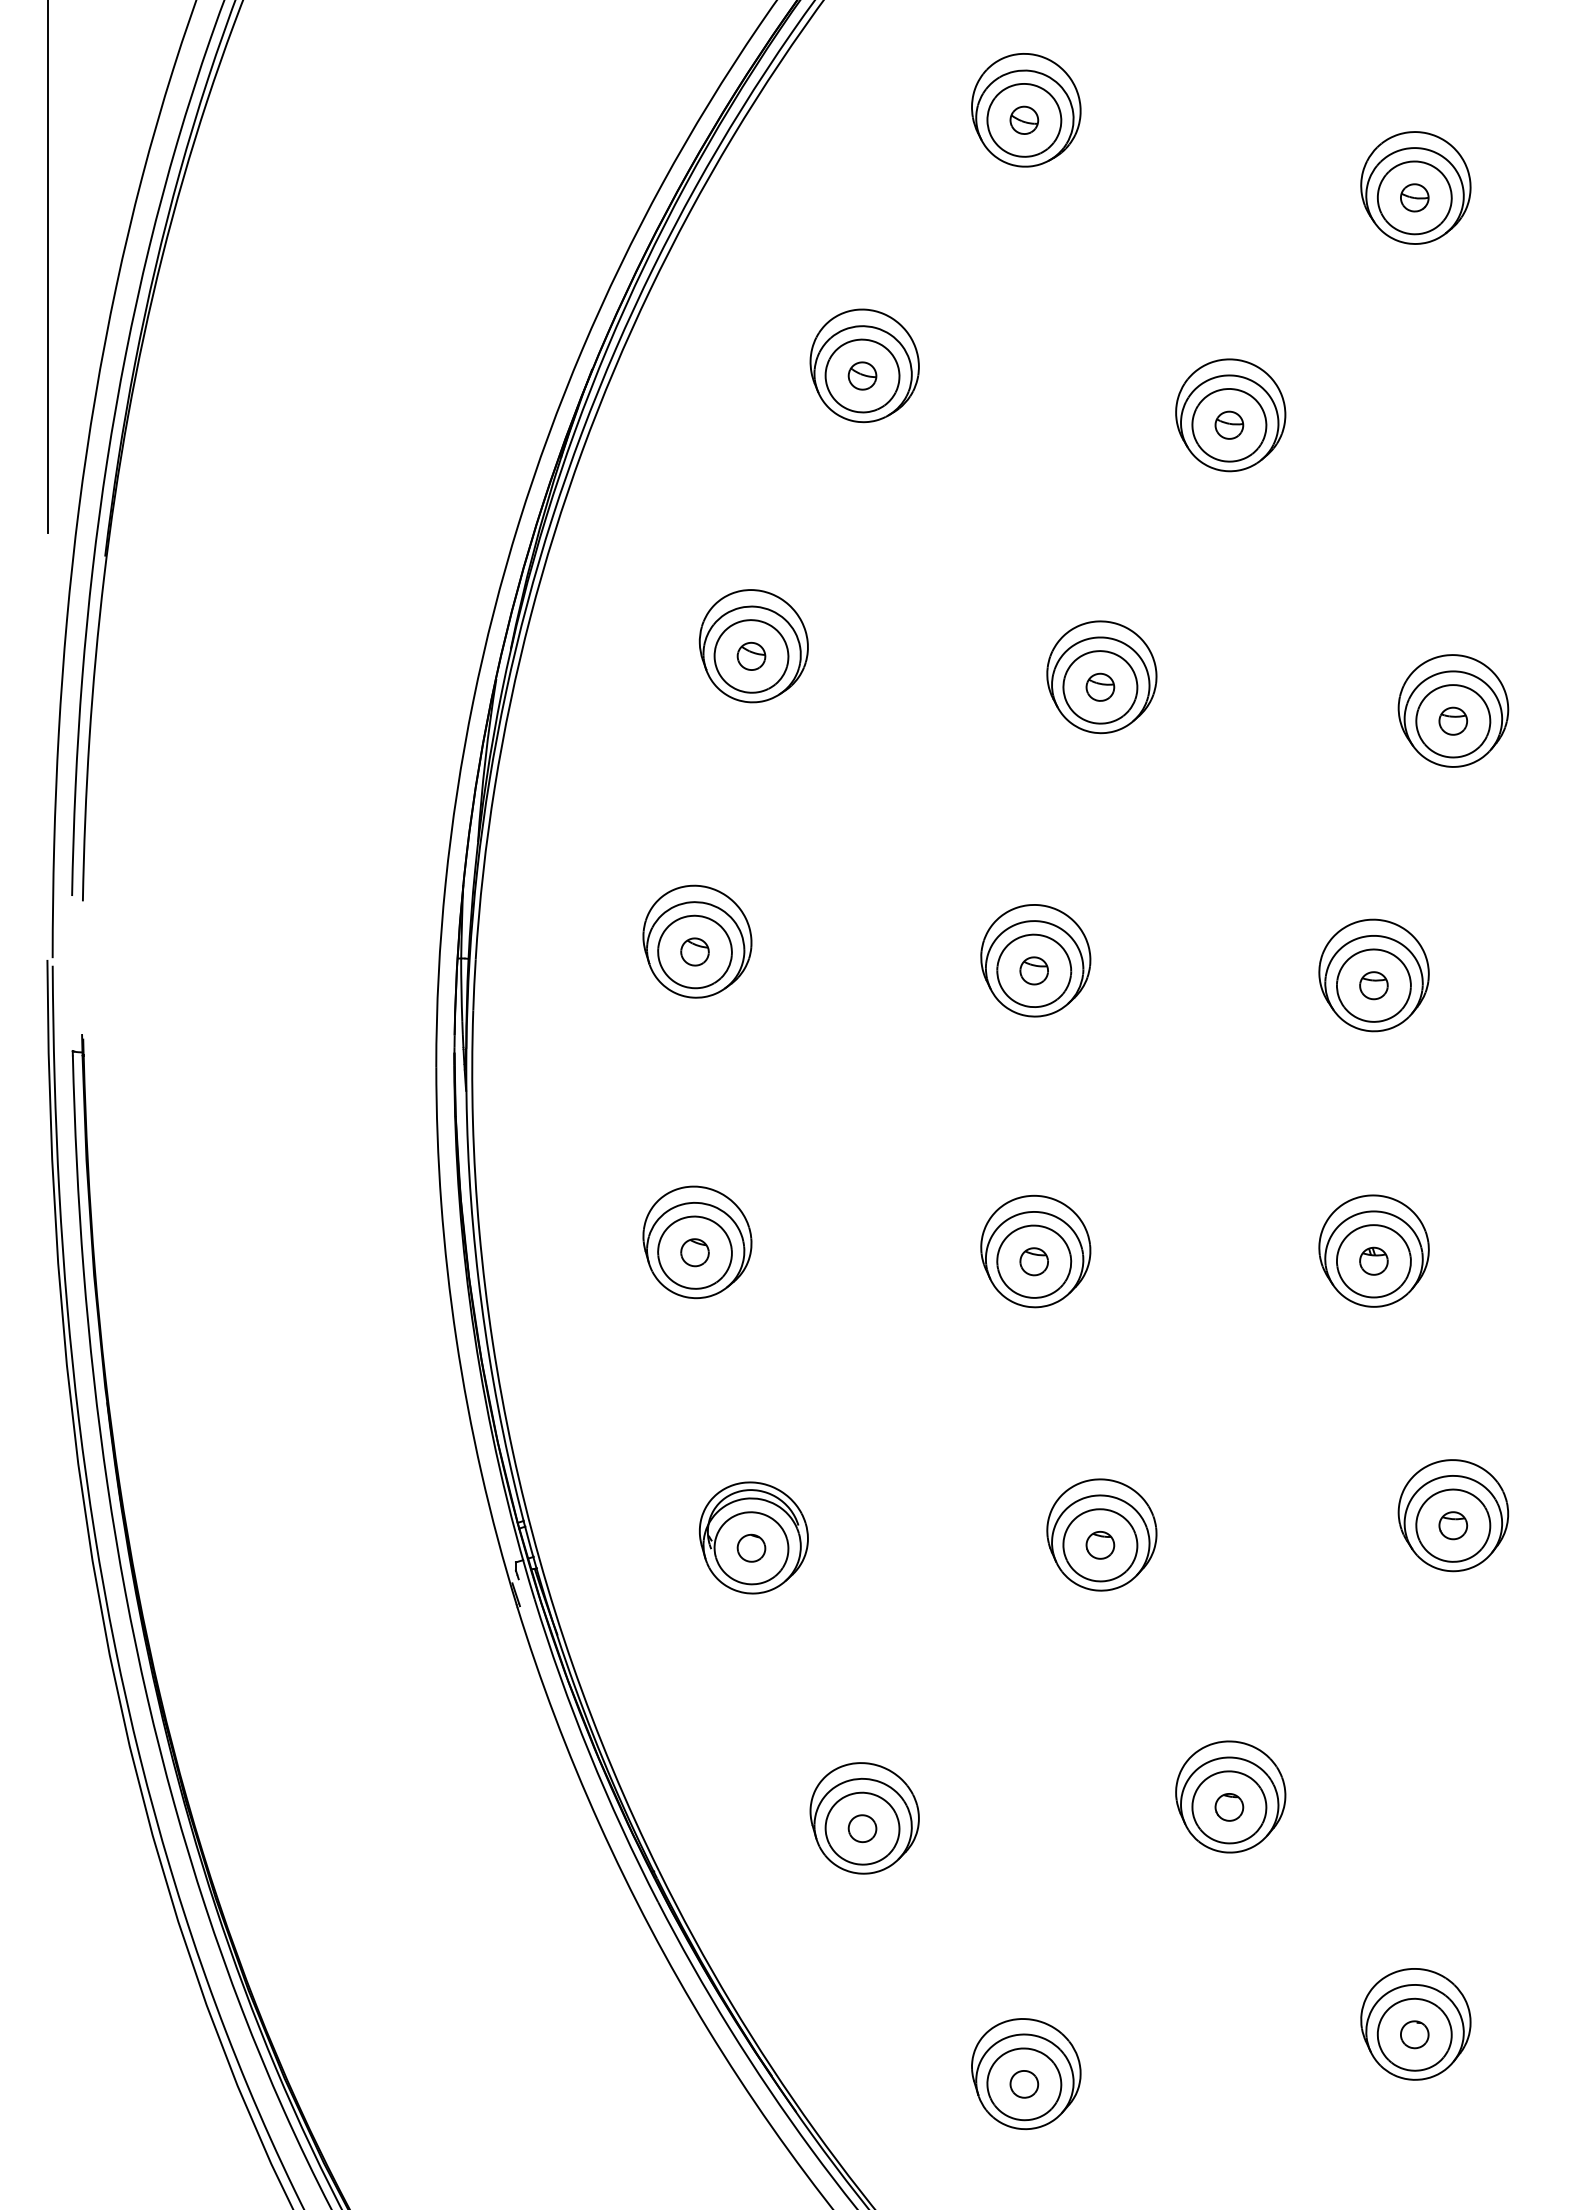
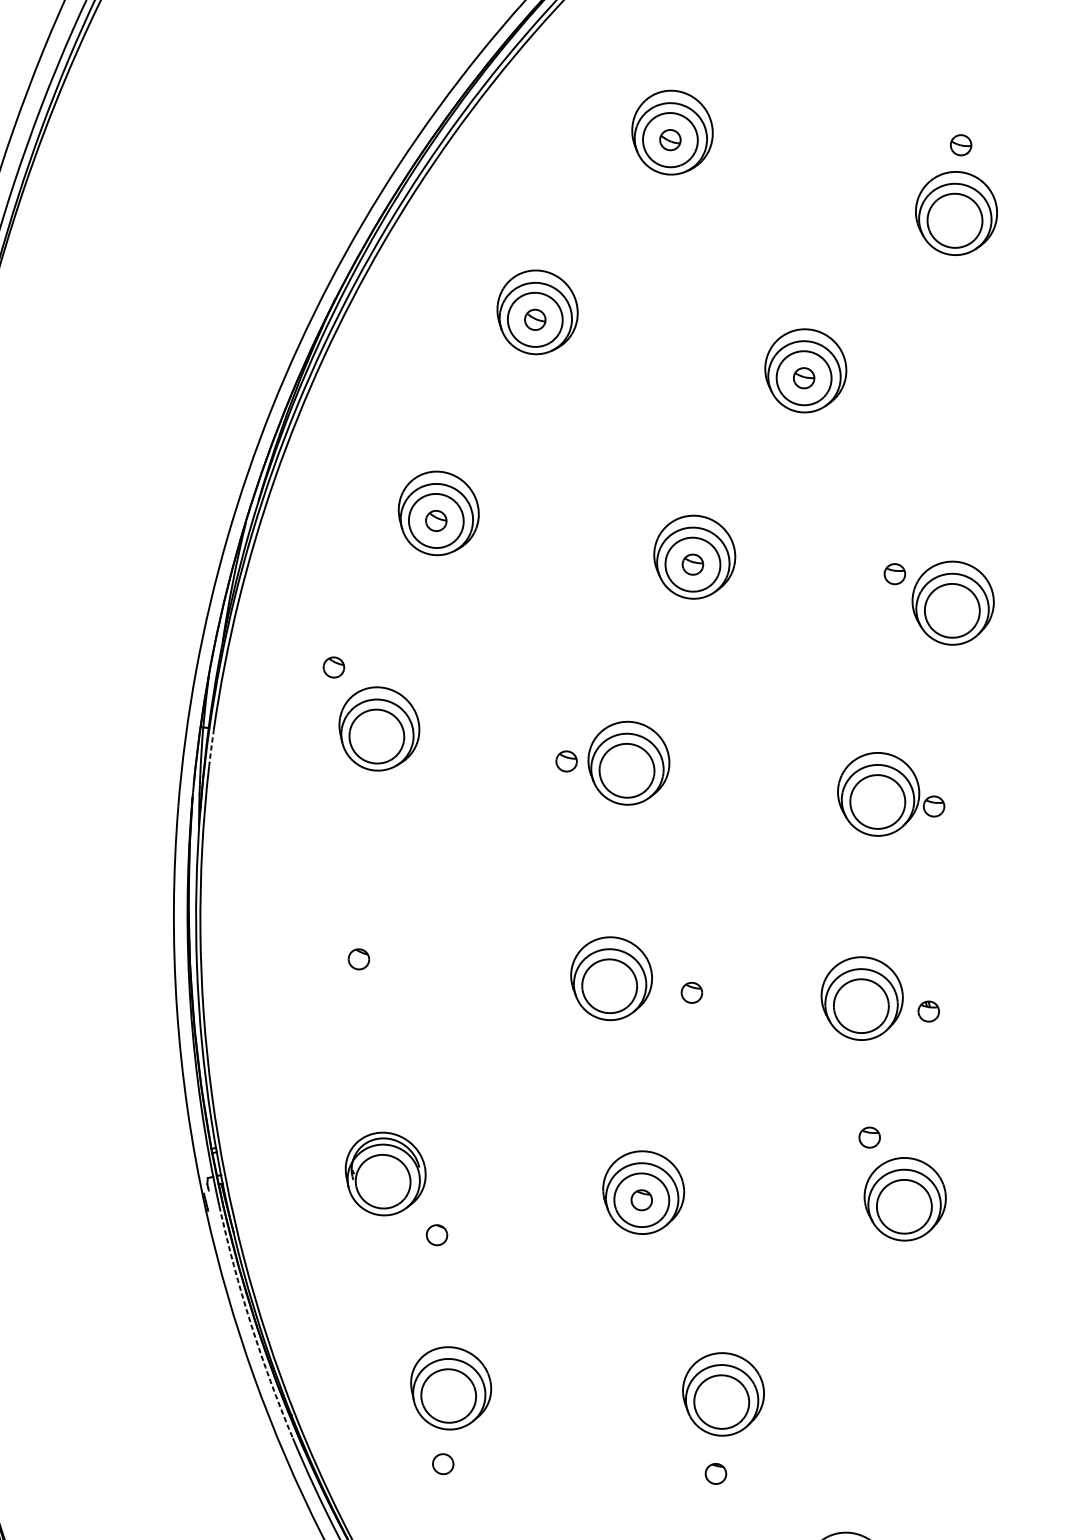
part: (1414, 197) -> (960, 144), moved
part: (1452, 720) -> (894, 573), moved
part: (694, 951) -> (333, 667), moved
part: (1033, 970) -> (566, 761), moved
arc: (474, 984) -> (211, 747), solid -> dashed
part: (1373, 985) -> (933, 806), moved
part: (697, 1242) -> (361, 951), removed
part: (1373, 1260) -> (928, 1010), moved
part: (1033, 1261) -> (691, 992), moved
part: (1453, 1525) -> (869, 1137), moved
part: (751, 1547) -> (437, 1234), moved
arc: (589, 1753) -> (250, 1324), solid -> dashed
part: (1229, 1807) -> (716, 1474), moved
part: (862, 1828) -> (443, 1464), moved

